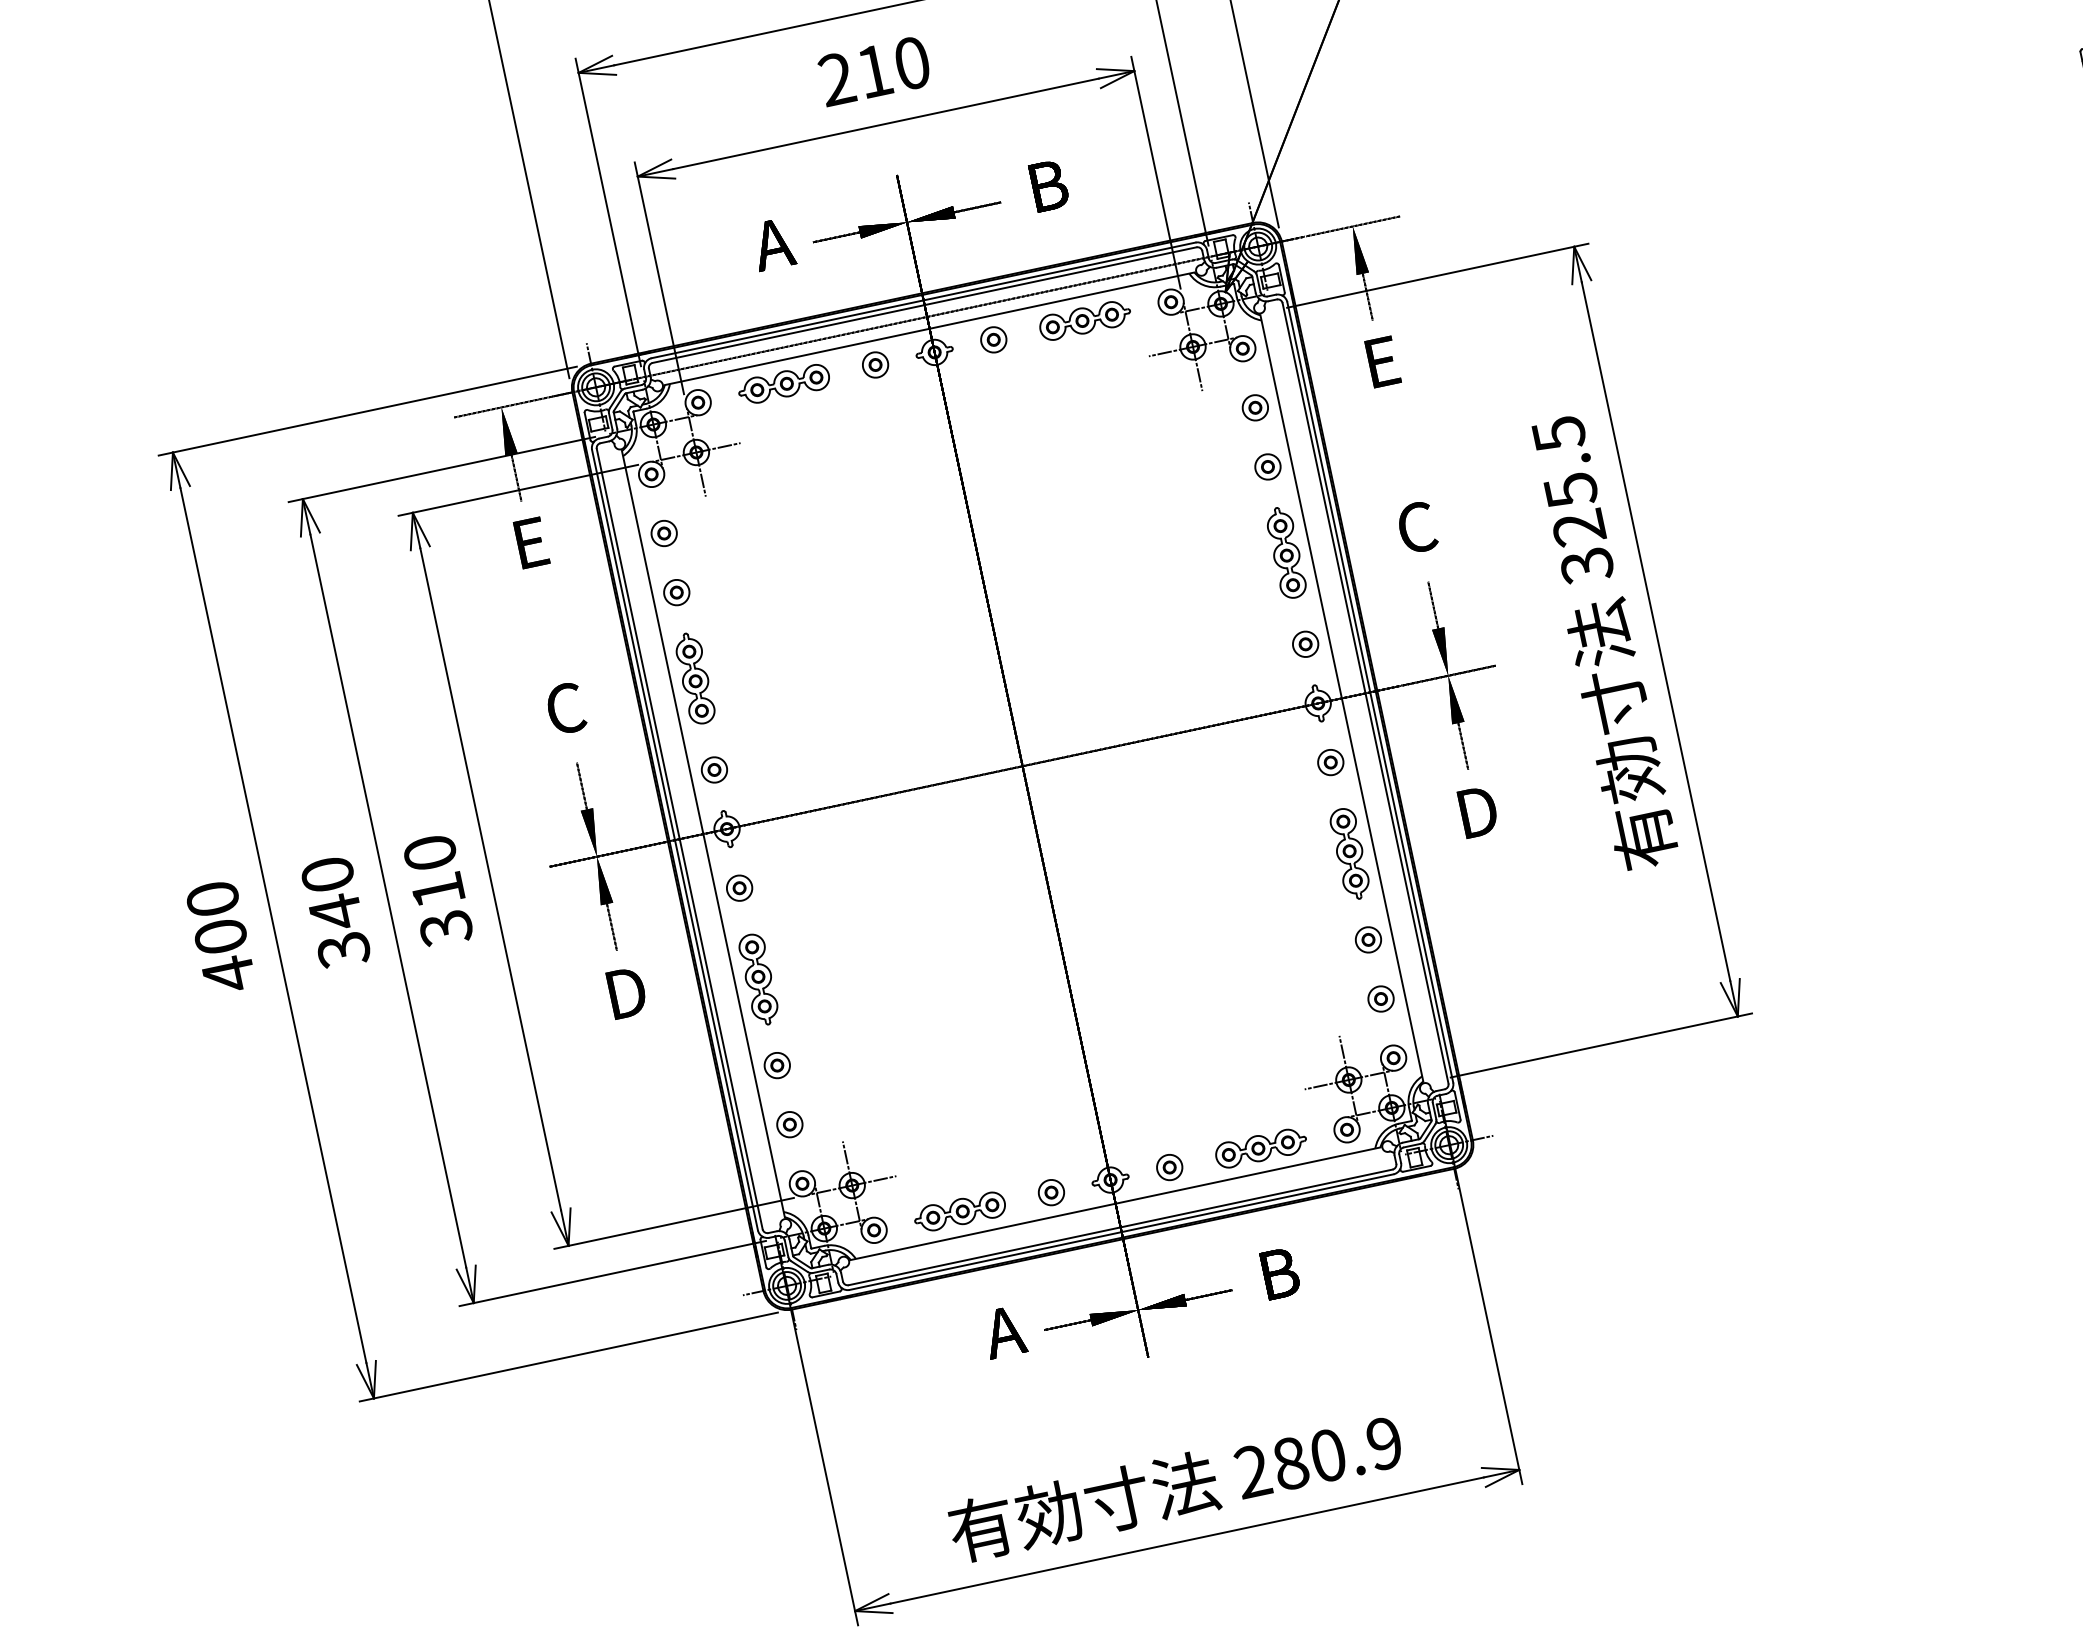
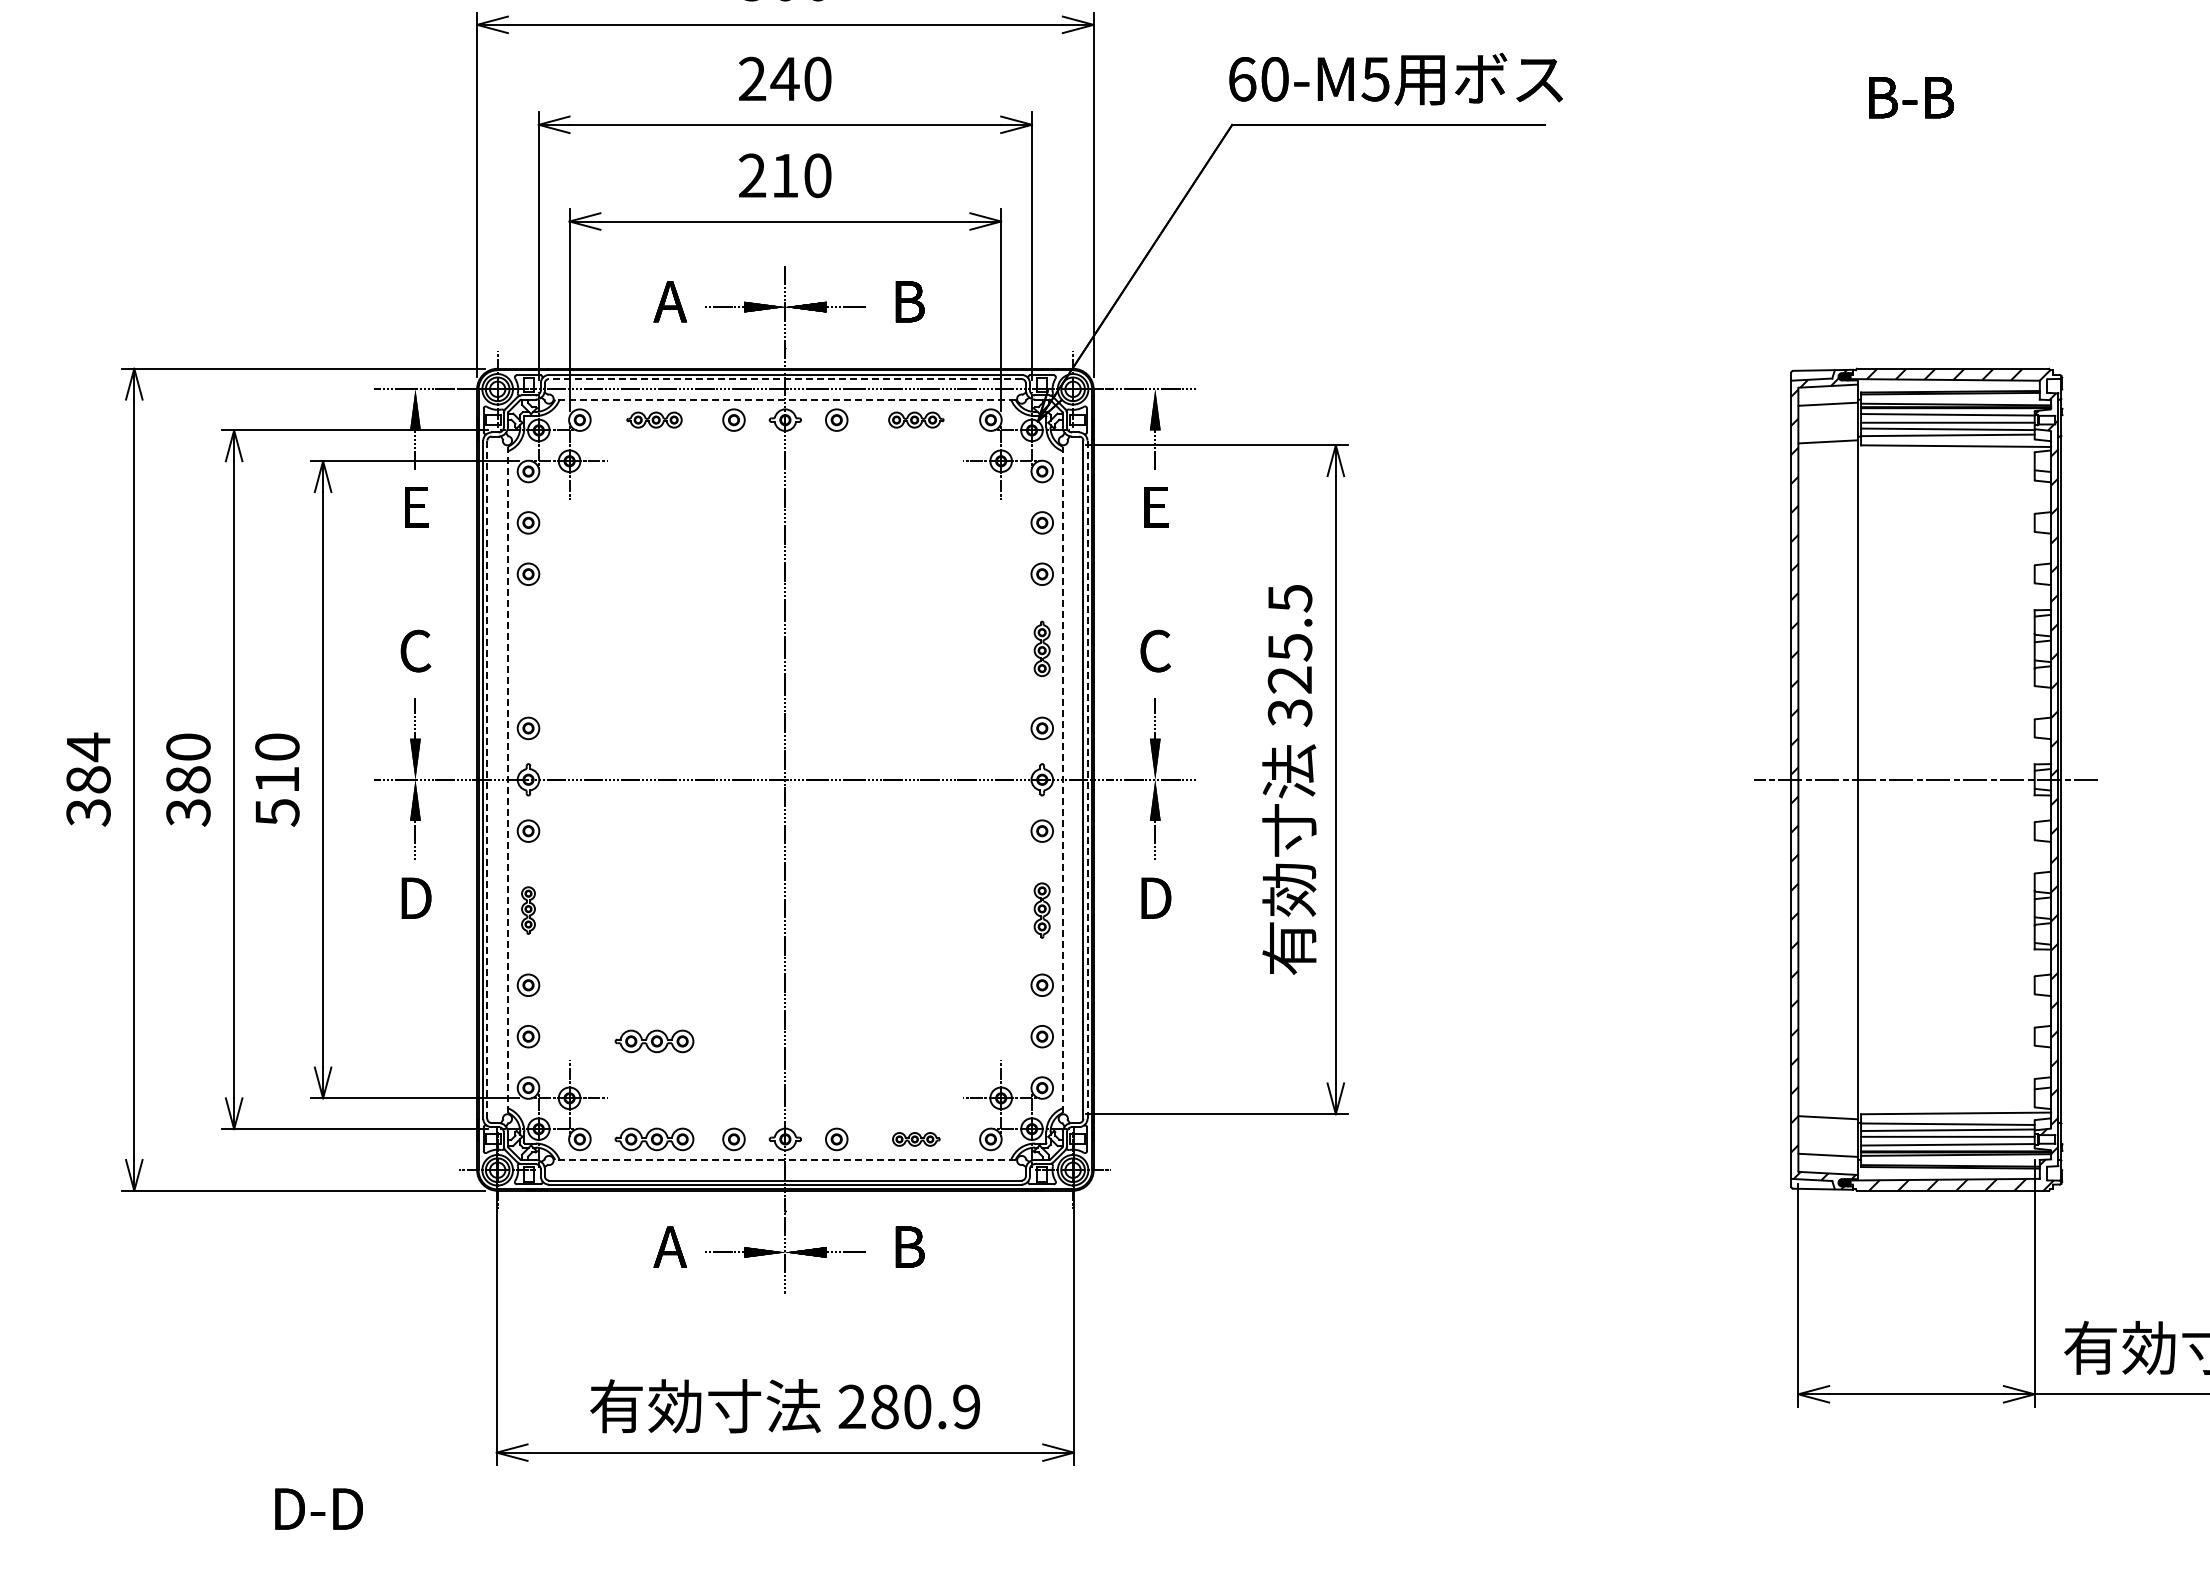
line: (923, 305) -> (784, 379), solid -> dashed
part: (1085, 319) -> (916, 419), size x0.7
line: (928, 328) -> (784, 399), solid -> dashed
part: (783, 383) -> (654, 419), size x0.7
part: (1285, 552) -> (1041, 648), size x0.7
part: (694, 678) -> (528, 648), removed
line: (1370, 693) -> (1087, 780), solid -> dashed
line: (1341, 698) -> (1062, 779), solid -> dashed
line: (702, 833) -> (507, 779), solid -> dashed
line: (680, 839) -> (487, 780), solid -> dashed
part: (1349, 854) -> (1041, 910), size x0.7
text: (335, 911) -> (188, 779), 340 -> 380
text: (446, 928) -> (277, 812), 310 -> 510
text: (220, 936) -> (88, 779), 400 -> 384
part: (759, 979) -> (528, 910), size x0.6
part: (936, 1099) -> (654, 1041), added
part: (1261, 1148) -> (916, 1139), size x0.6
line: (1114, 1203) -> (784, 1159), solid -> dashed

